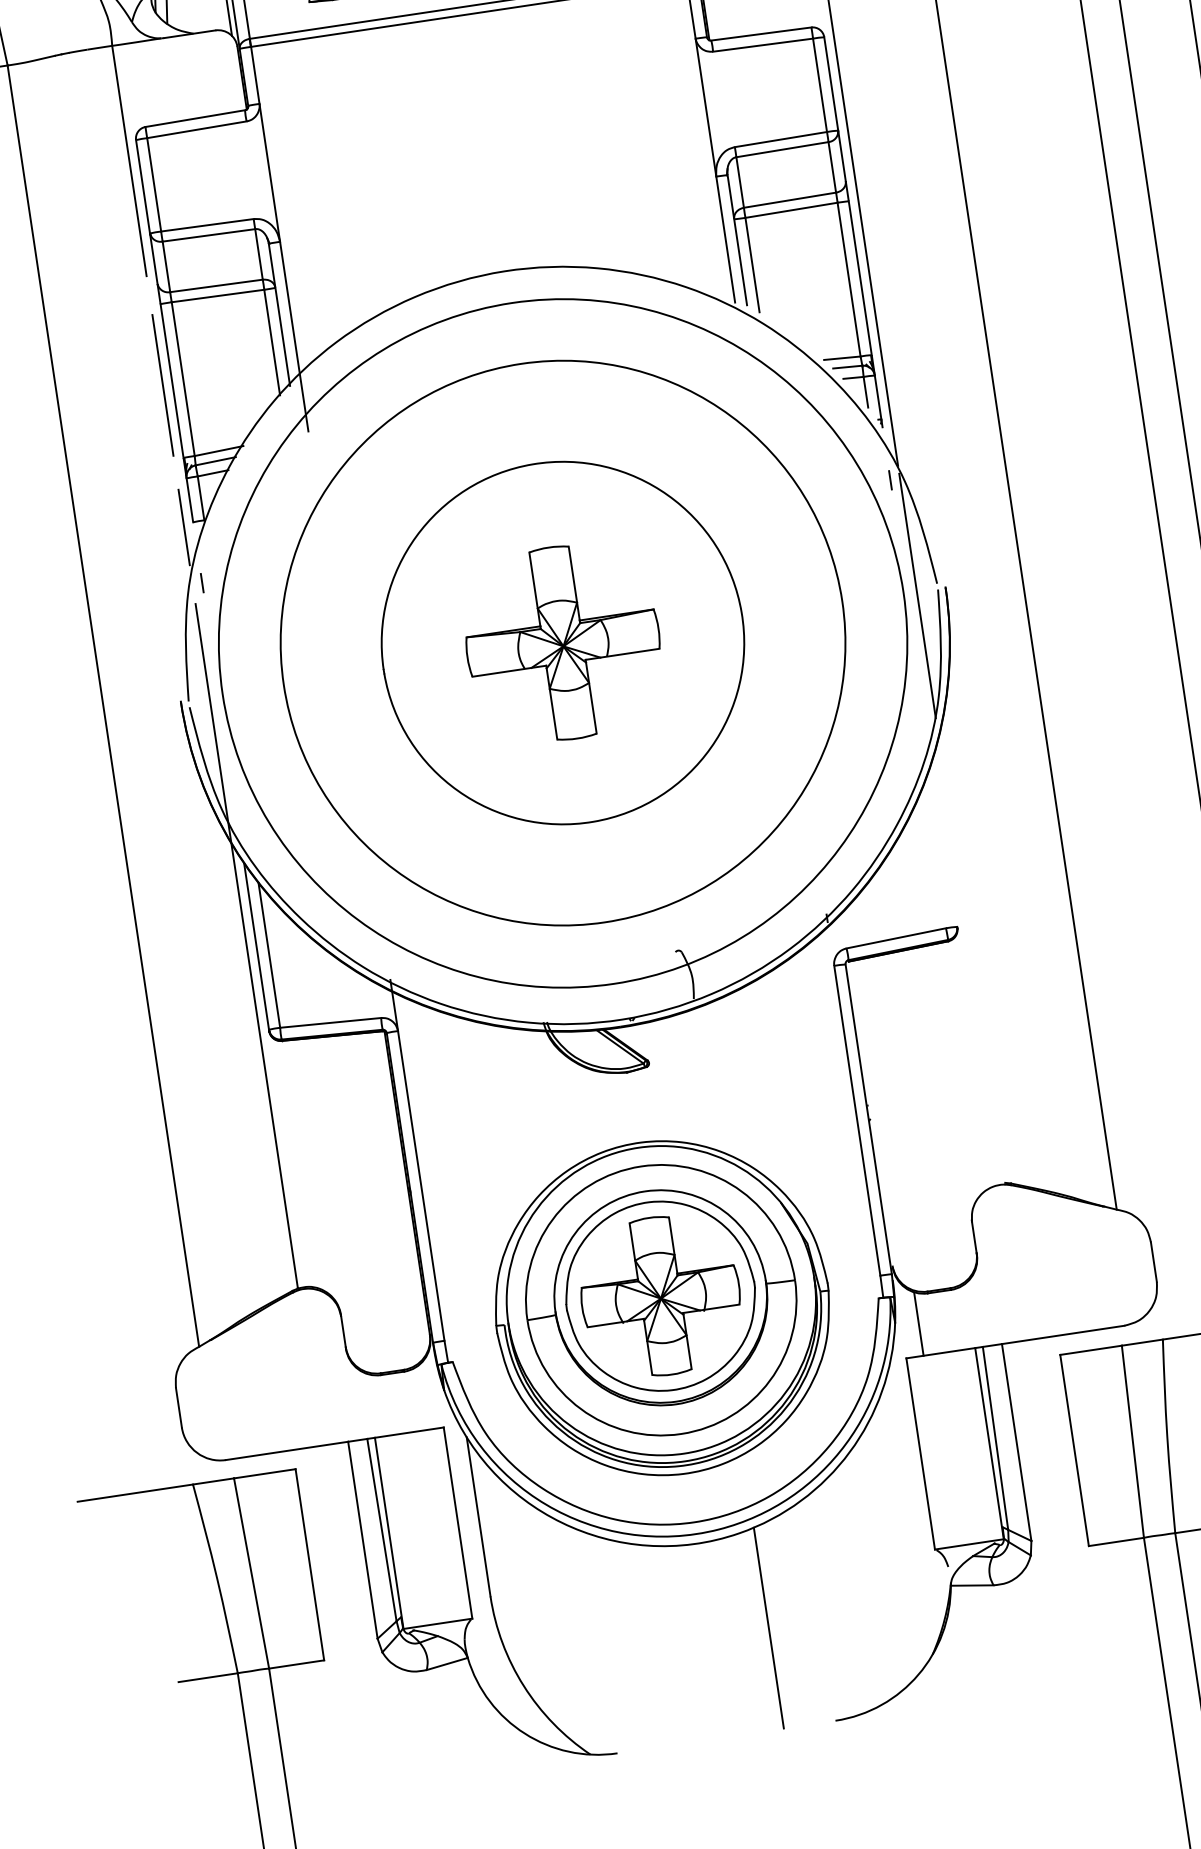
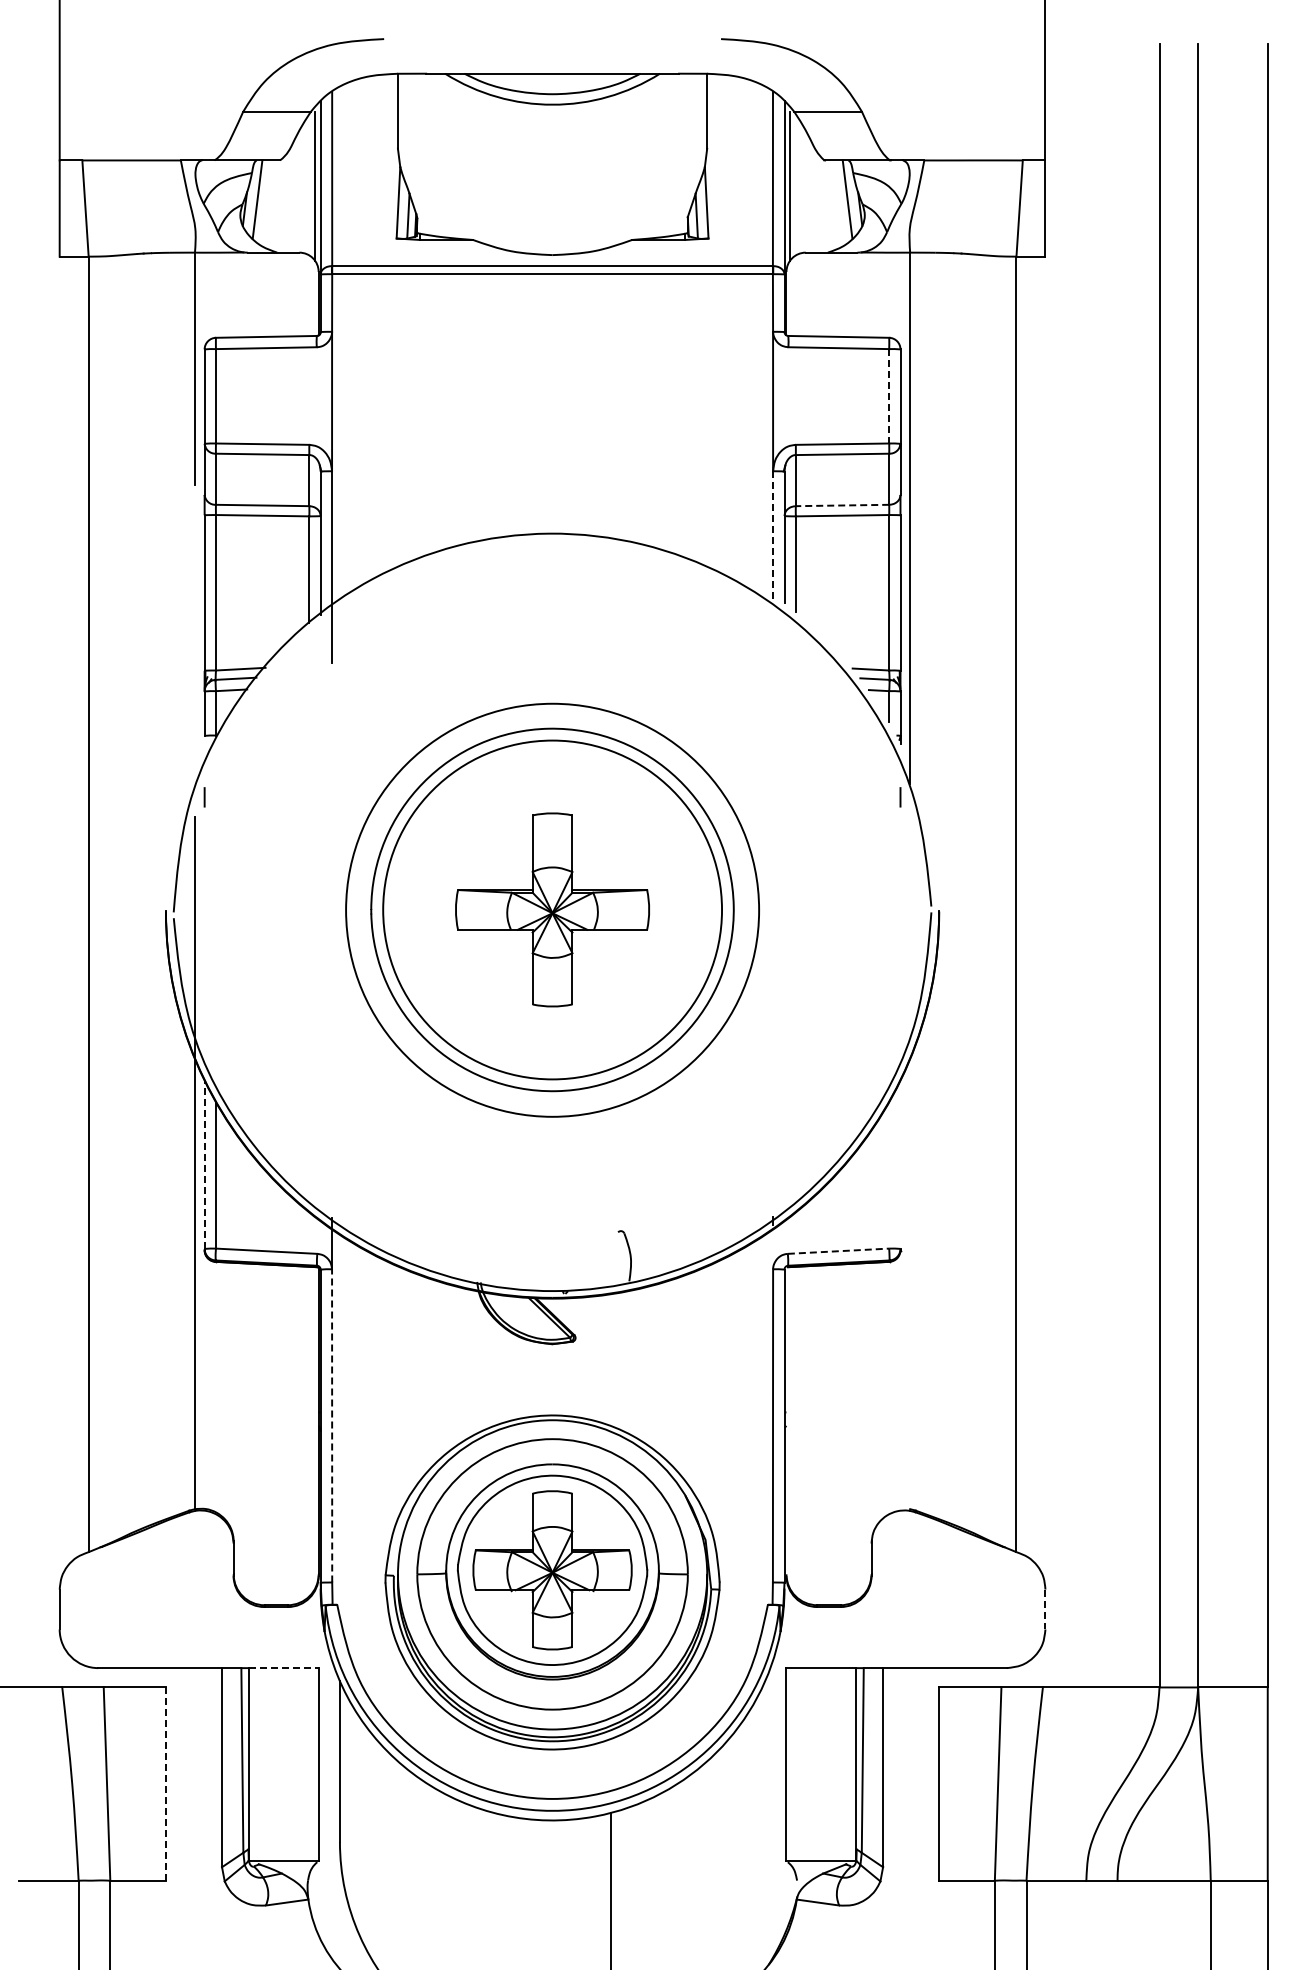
line: (820, 85) -> (889, 396), solid -> dashed
line: (789, 200) -> (842, 505), solid -> dashed
line: (726, 239) -> (773, 534), solid -> dashed
line: (162, 385) -> (194, 595), removed
line: (183, 527) -> (194, 739), removed
line: (917, 595) -> (910, 915), removed
circle: (562, 642) -> (552, 909), size x0.6
circle: (563, 643) -> (552, 910), size x0.6
line: (896, 938) -> (838, 1251), solid -> dashed
line: (256, 946) -> (204, 1164), solid -> dashed
line: (421, 1185) -> (332, 1425), solid -> dashed
line: (1153, 1262) -> (1045, 1609), solid -> dashed
line: (918, 1323) -> (803, 1635), removed
line: (409, 1433) -> (283, 1668), solid -> dashed
line: (309, 1565) -> (165, 1784), solid -> dashed

